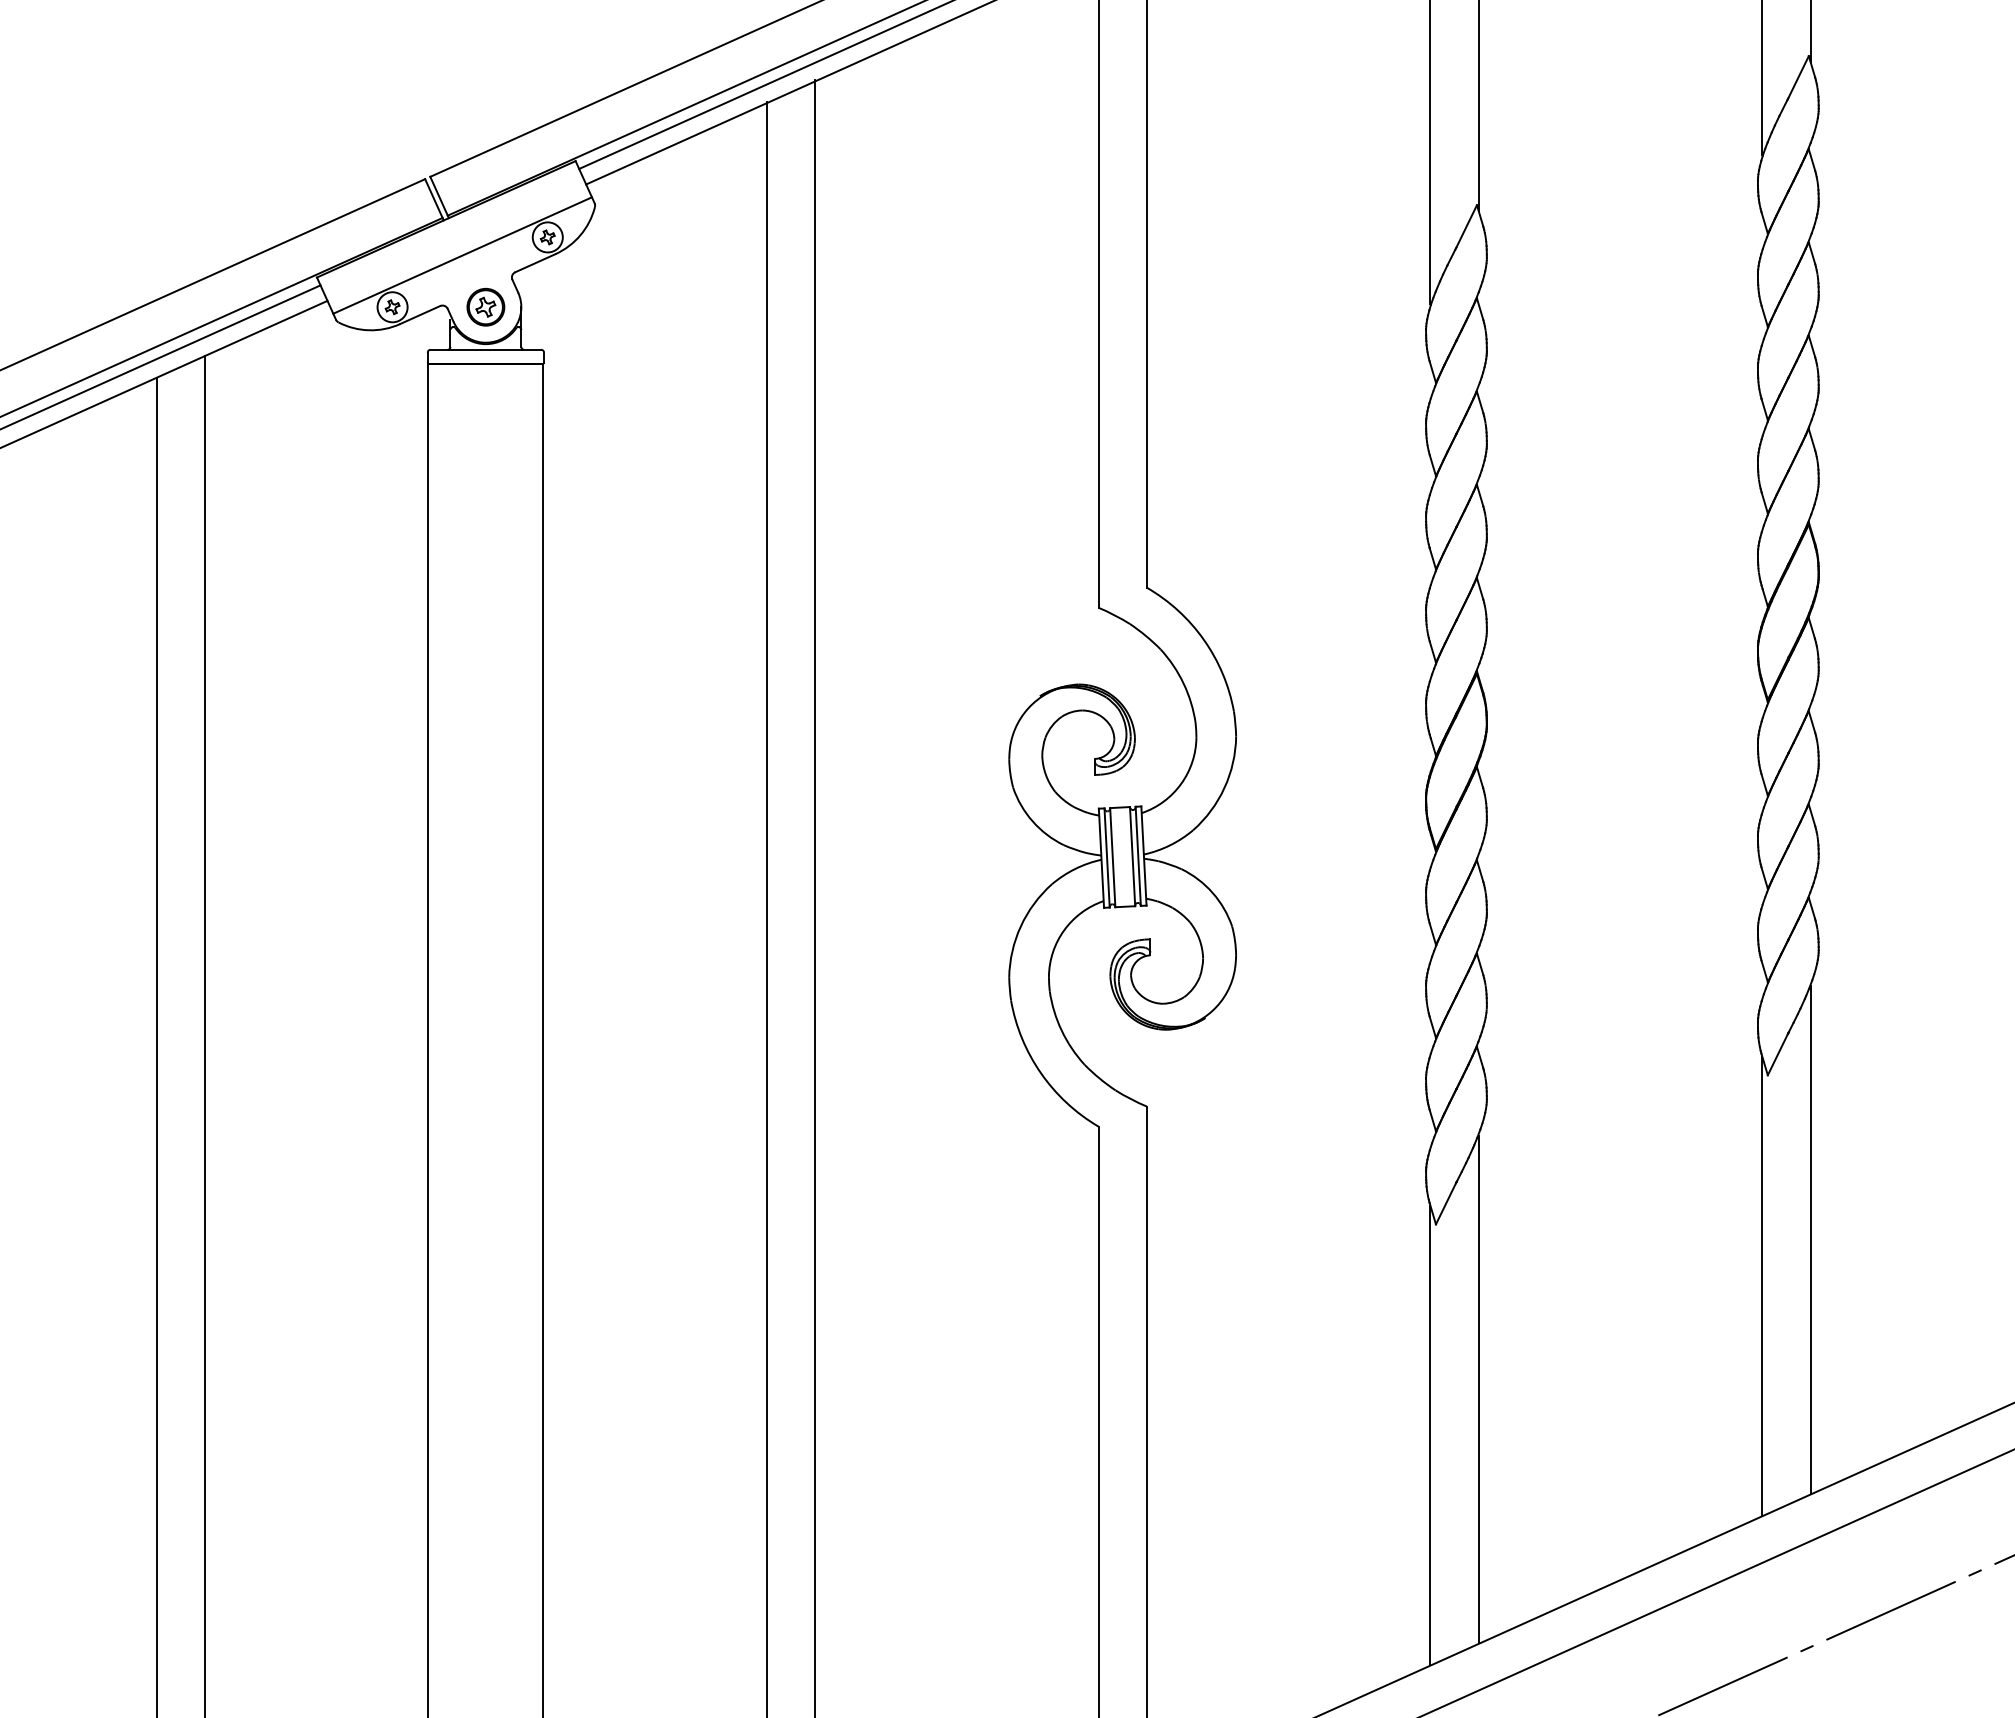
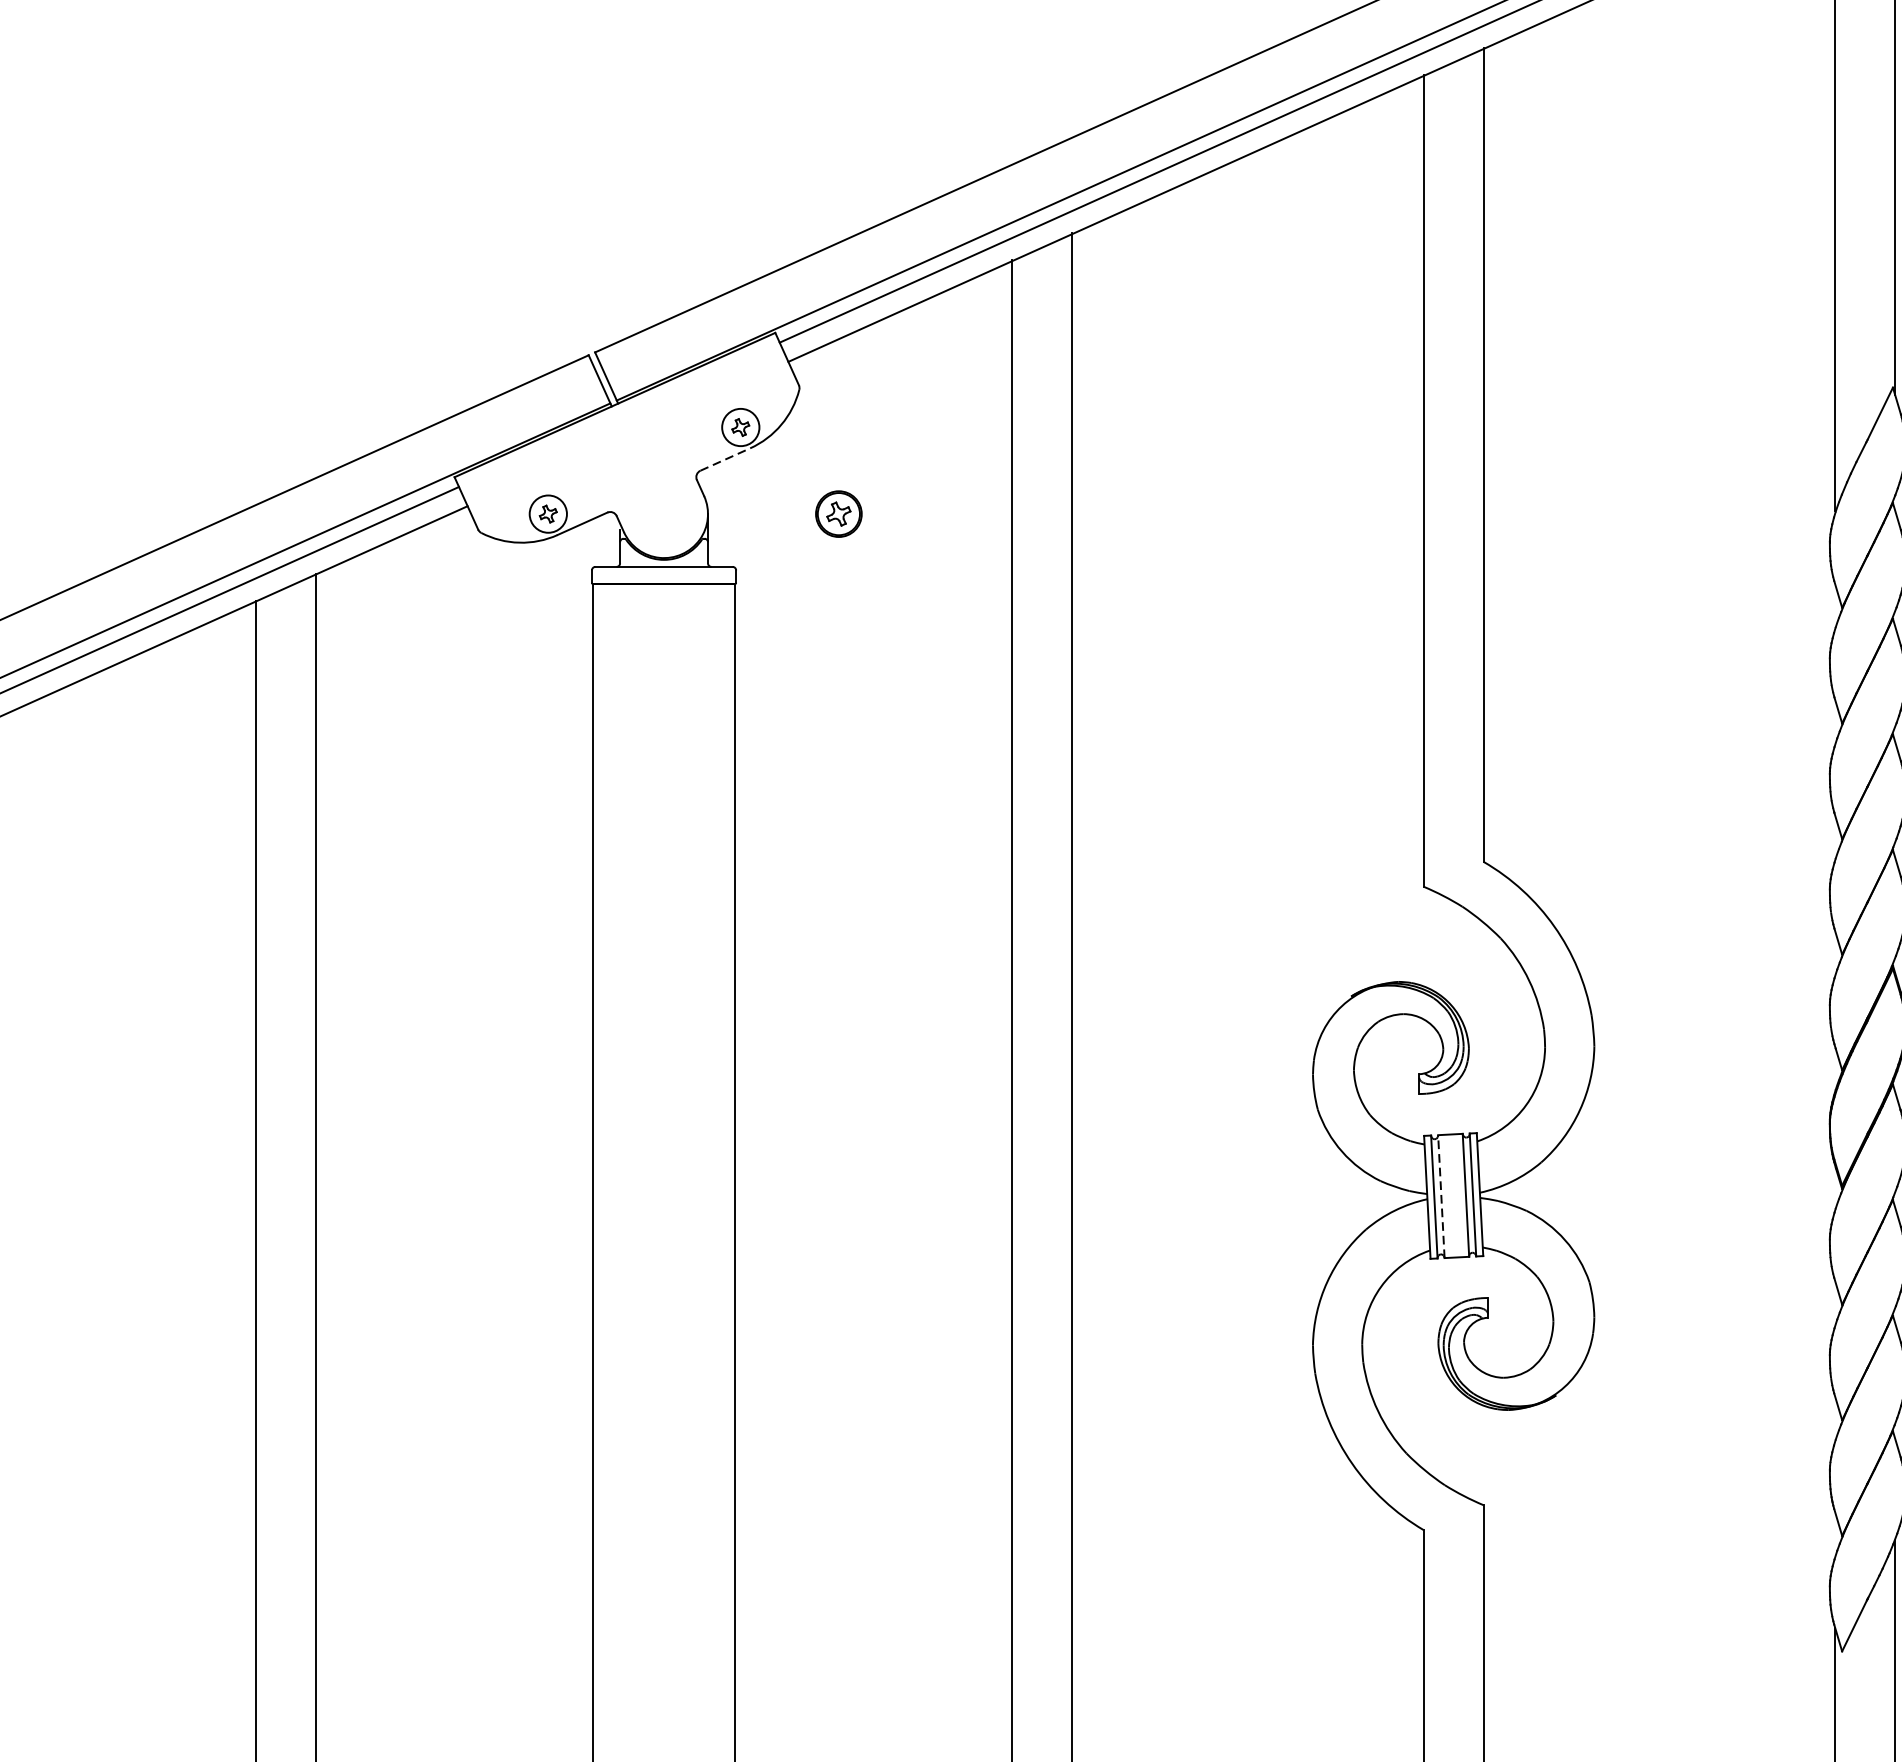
line: (462, 255) -> (635, 449), removed
line: (535, 263) -> (725, 459), solid -> dashed
part: (485, 307) -> (838, 514), moved
line: (1112, 857) -> (1441, 1196), solid -> dashed

